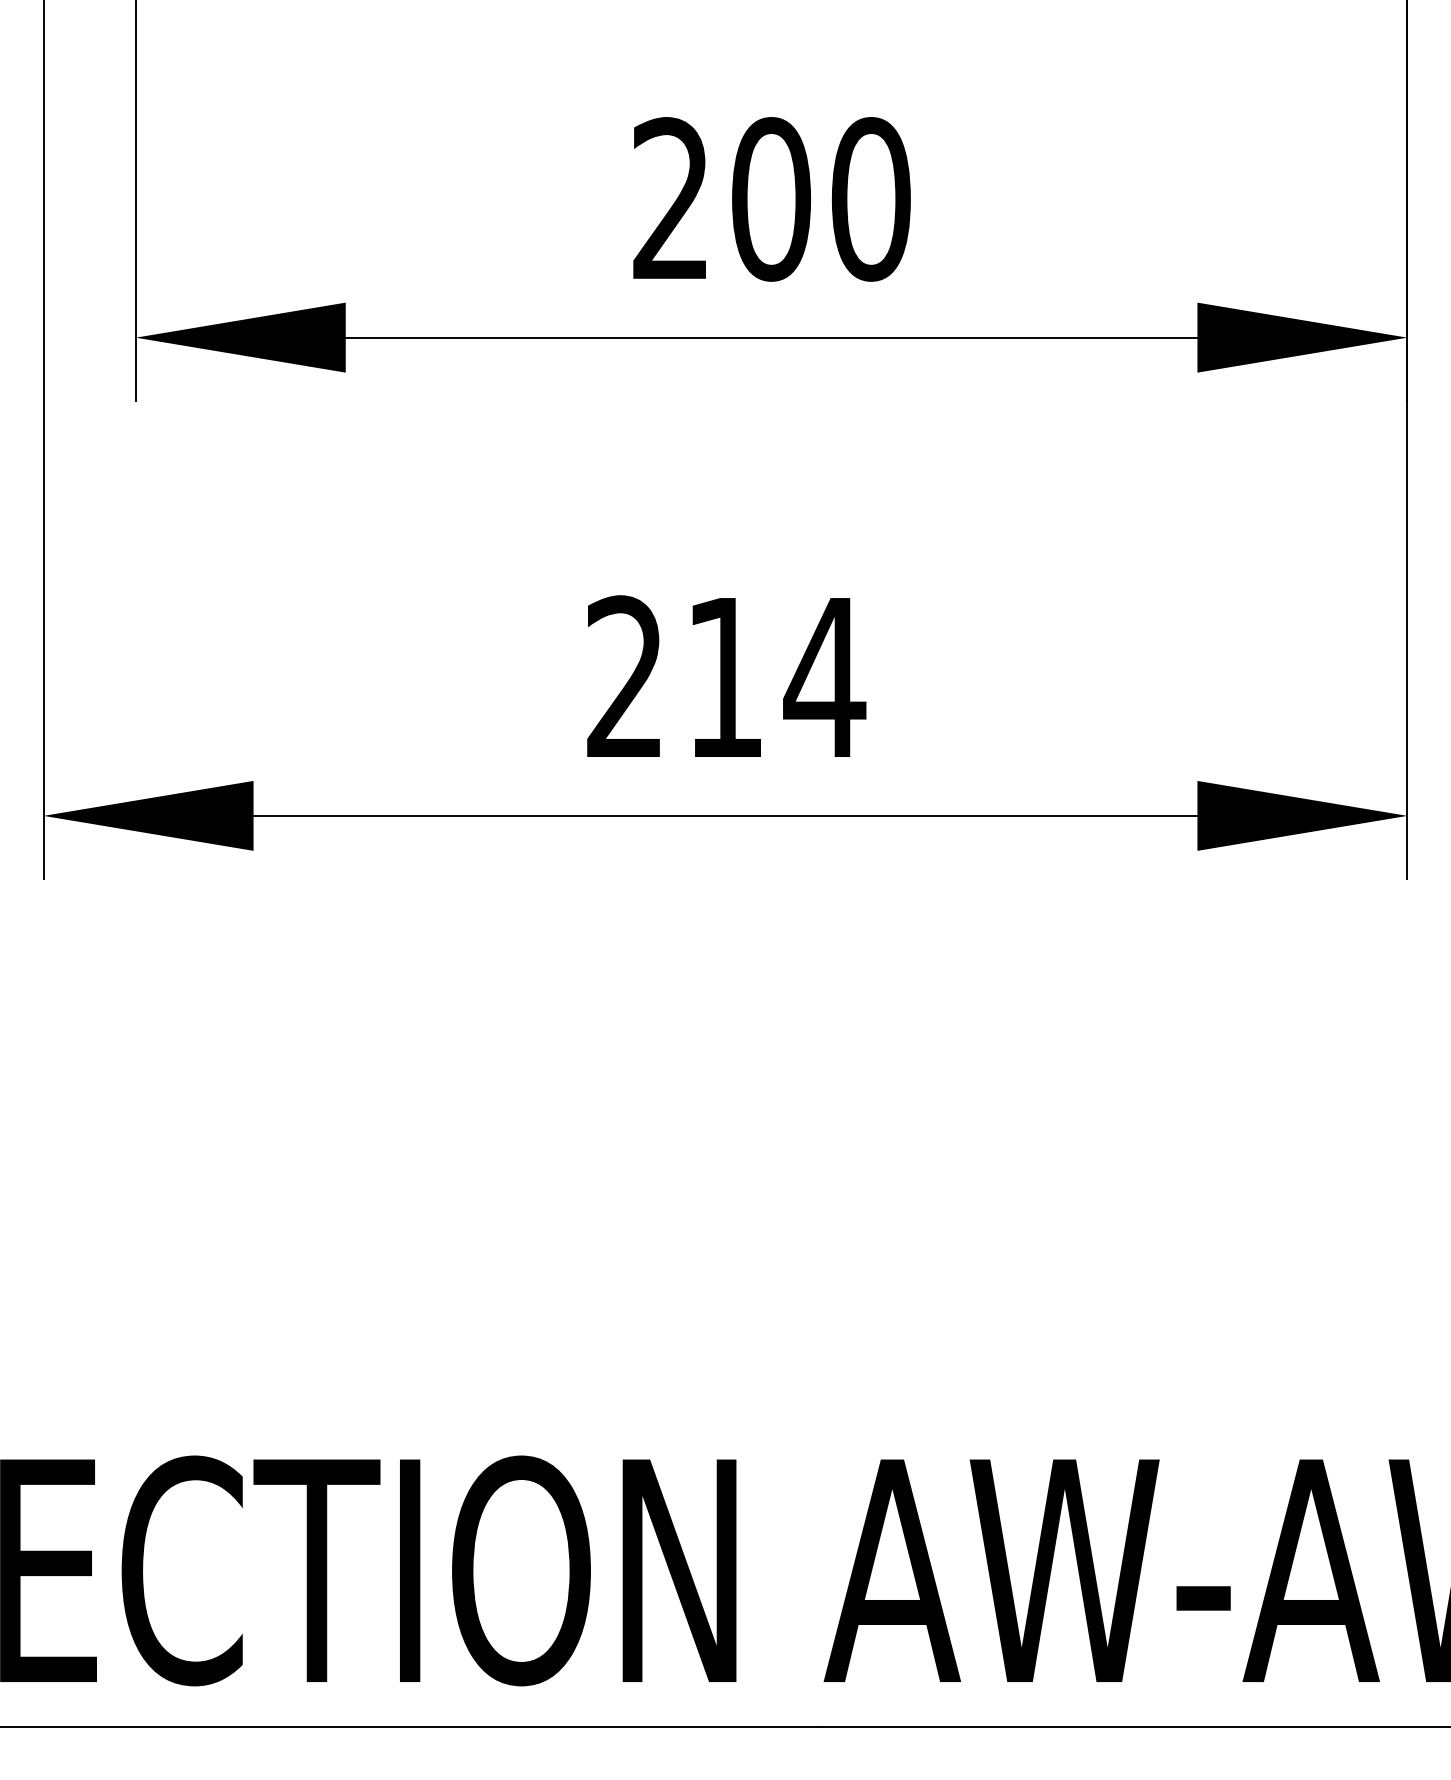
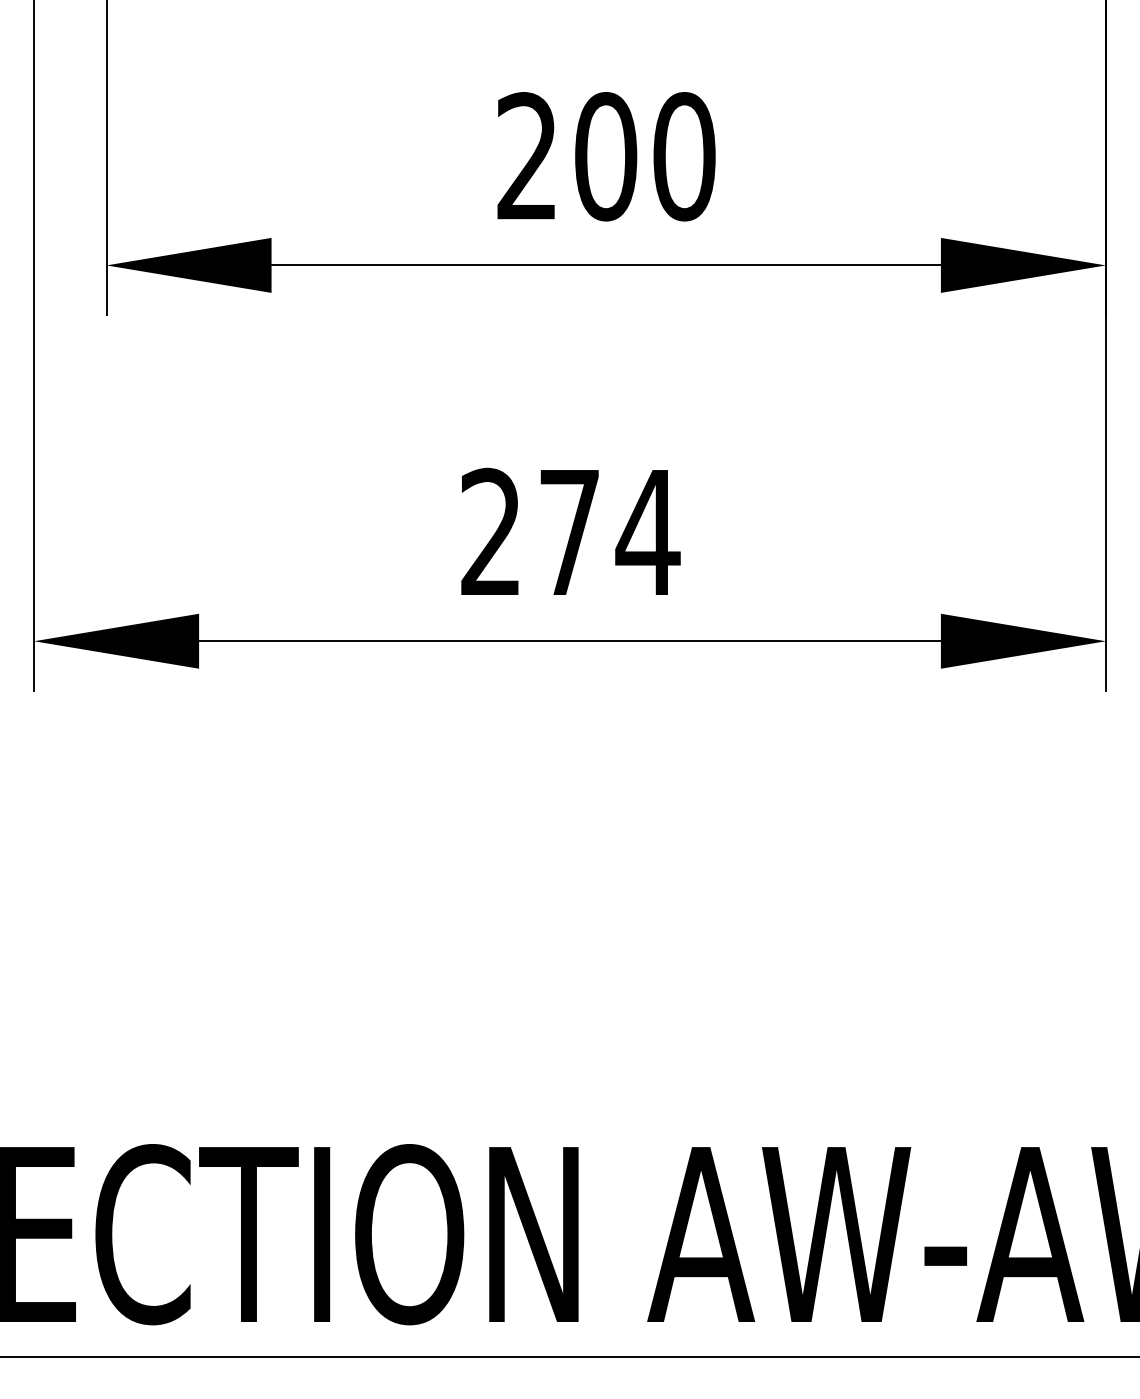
text: (724, 677) -> (569, 532), 214 -> 274

